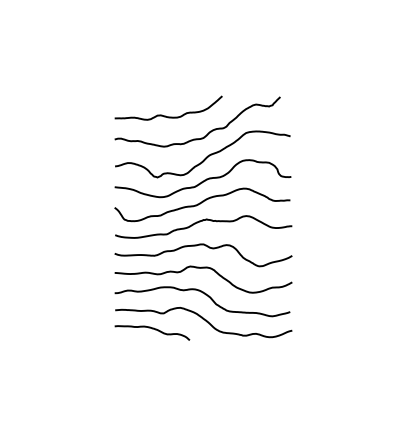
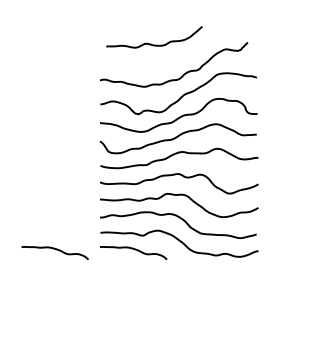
curve: (165, 115) -> (151, 43), moved
curve: (64, 329) -> (55, 249), added

